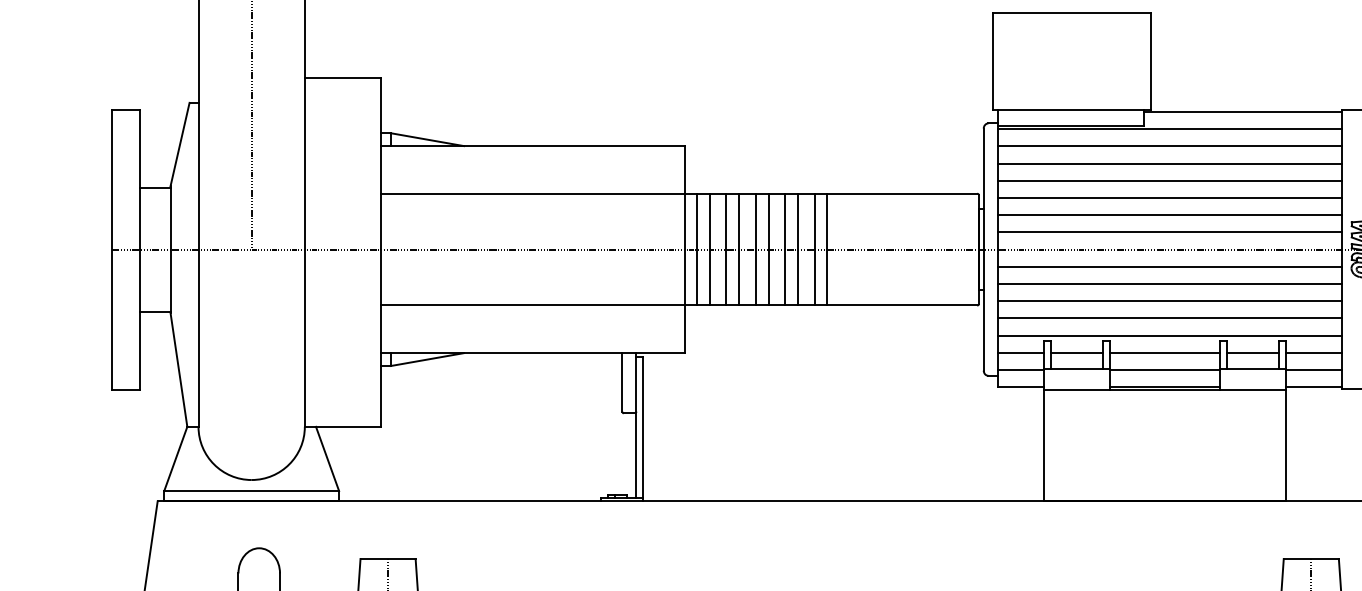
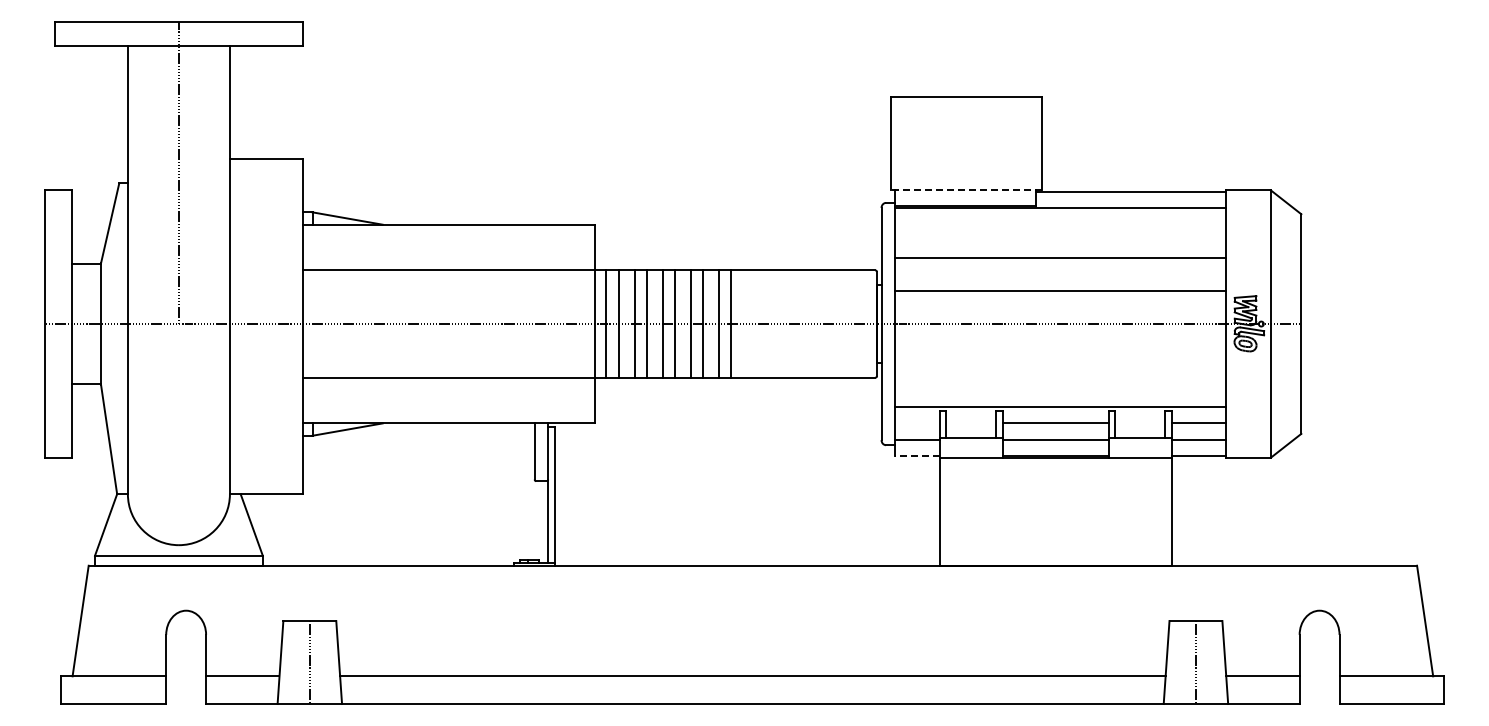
line: (1072, 110) -> (966, 190), solid -> dashed
line: (1170, 145) -> (1060, 224), removed
line: (1170, 163) -> (1060, 241), removed
line: (1170, 197) -> (1060, 274), removed
line: (1170, 232) -> (1060, 307), removed
line: (1170, 266) -> (1060, 340), removed
line: (1170, 284) -> (1060, 357), removed
line: (1170, 301) -> (1060, 373), removed
line: (1170, 318) -> (1060, 390), removed
line: (1021, 353) -> (917, 423), removed
line: (1076, 353) -> (970, 423), removed
line: (1252, 353) -> (1139, 423), removed
line: (1020, 387) -> (916, 456), solid -> dashed

